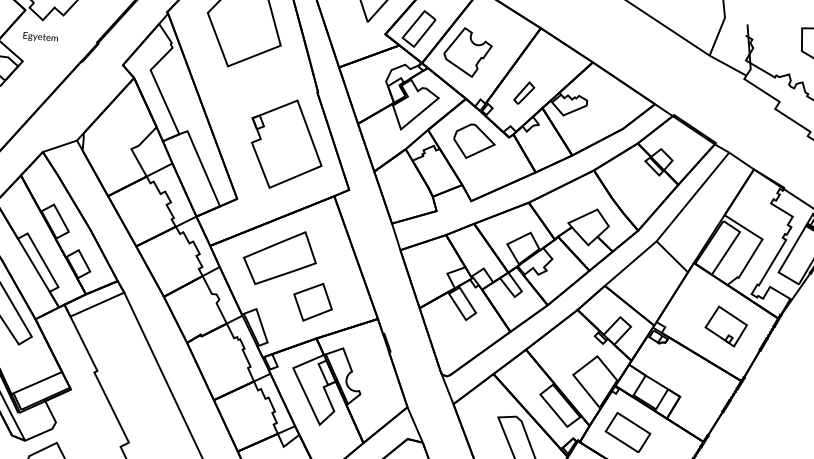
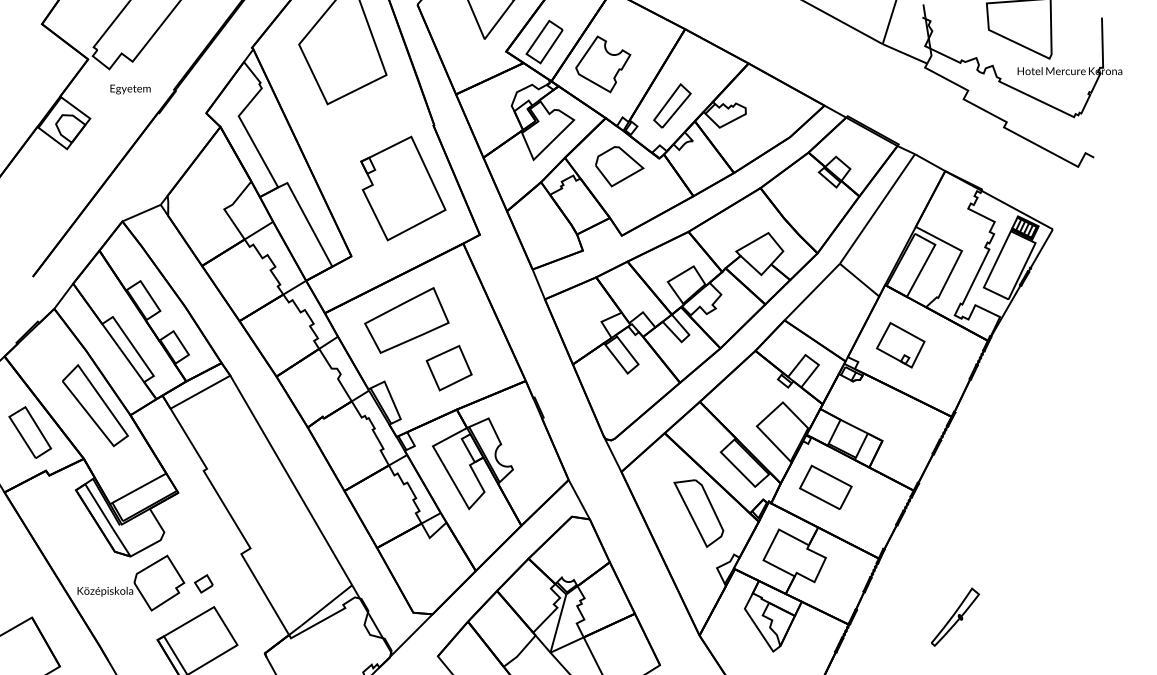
text: (40, 37) -> (130, 89), moved
part: (524, 92) -> (672, 105), size x1.67
part: (726, 326) -> (900, 345), moved

